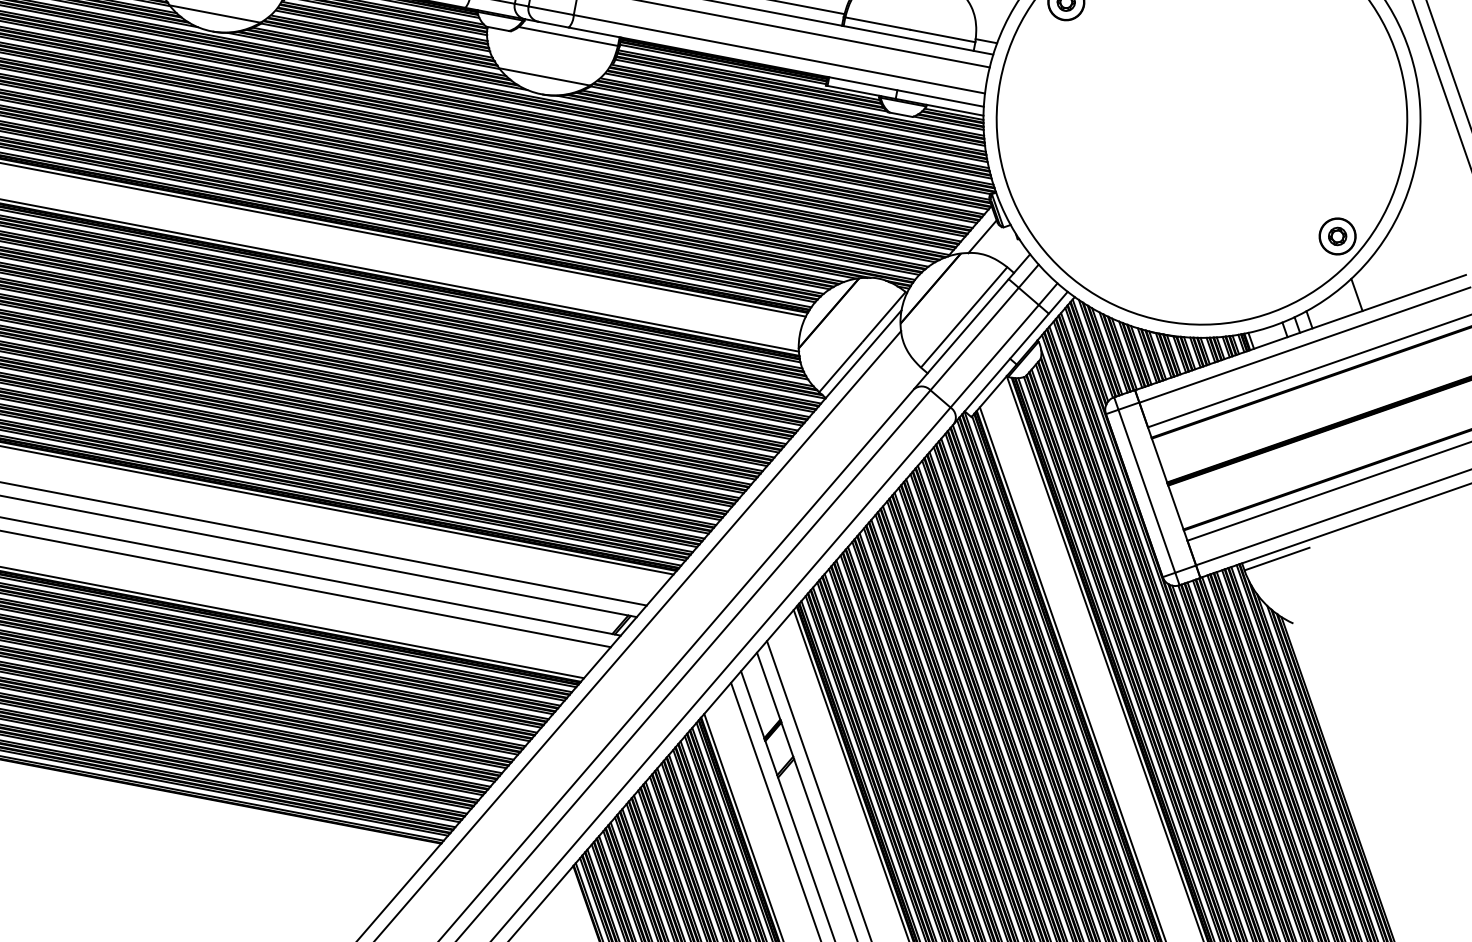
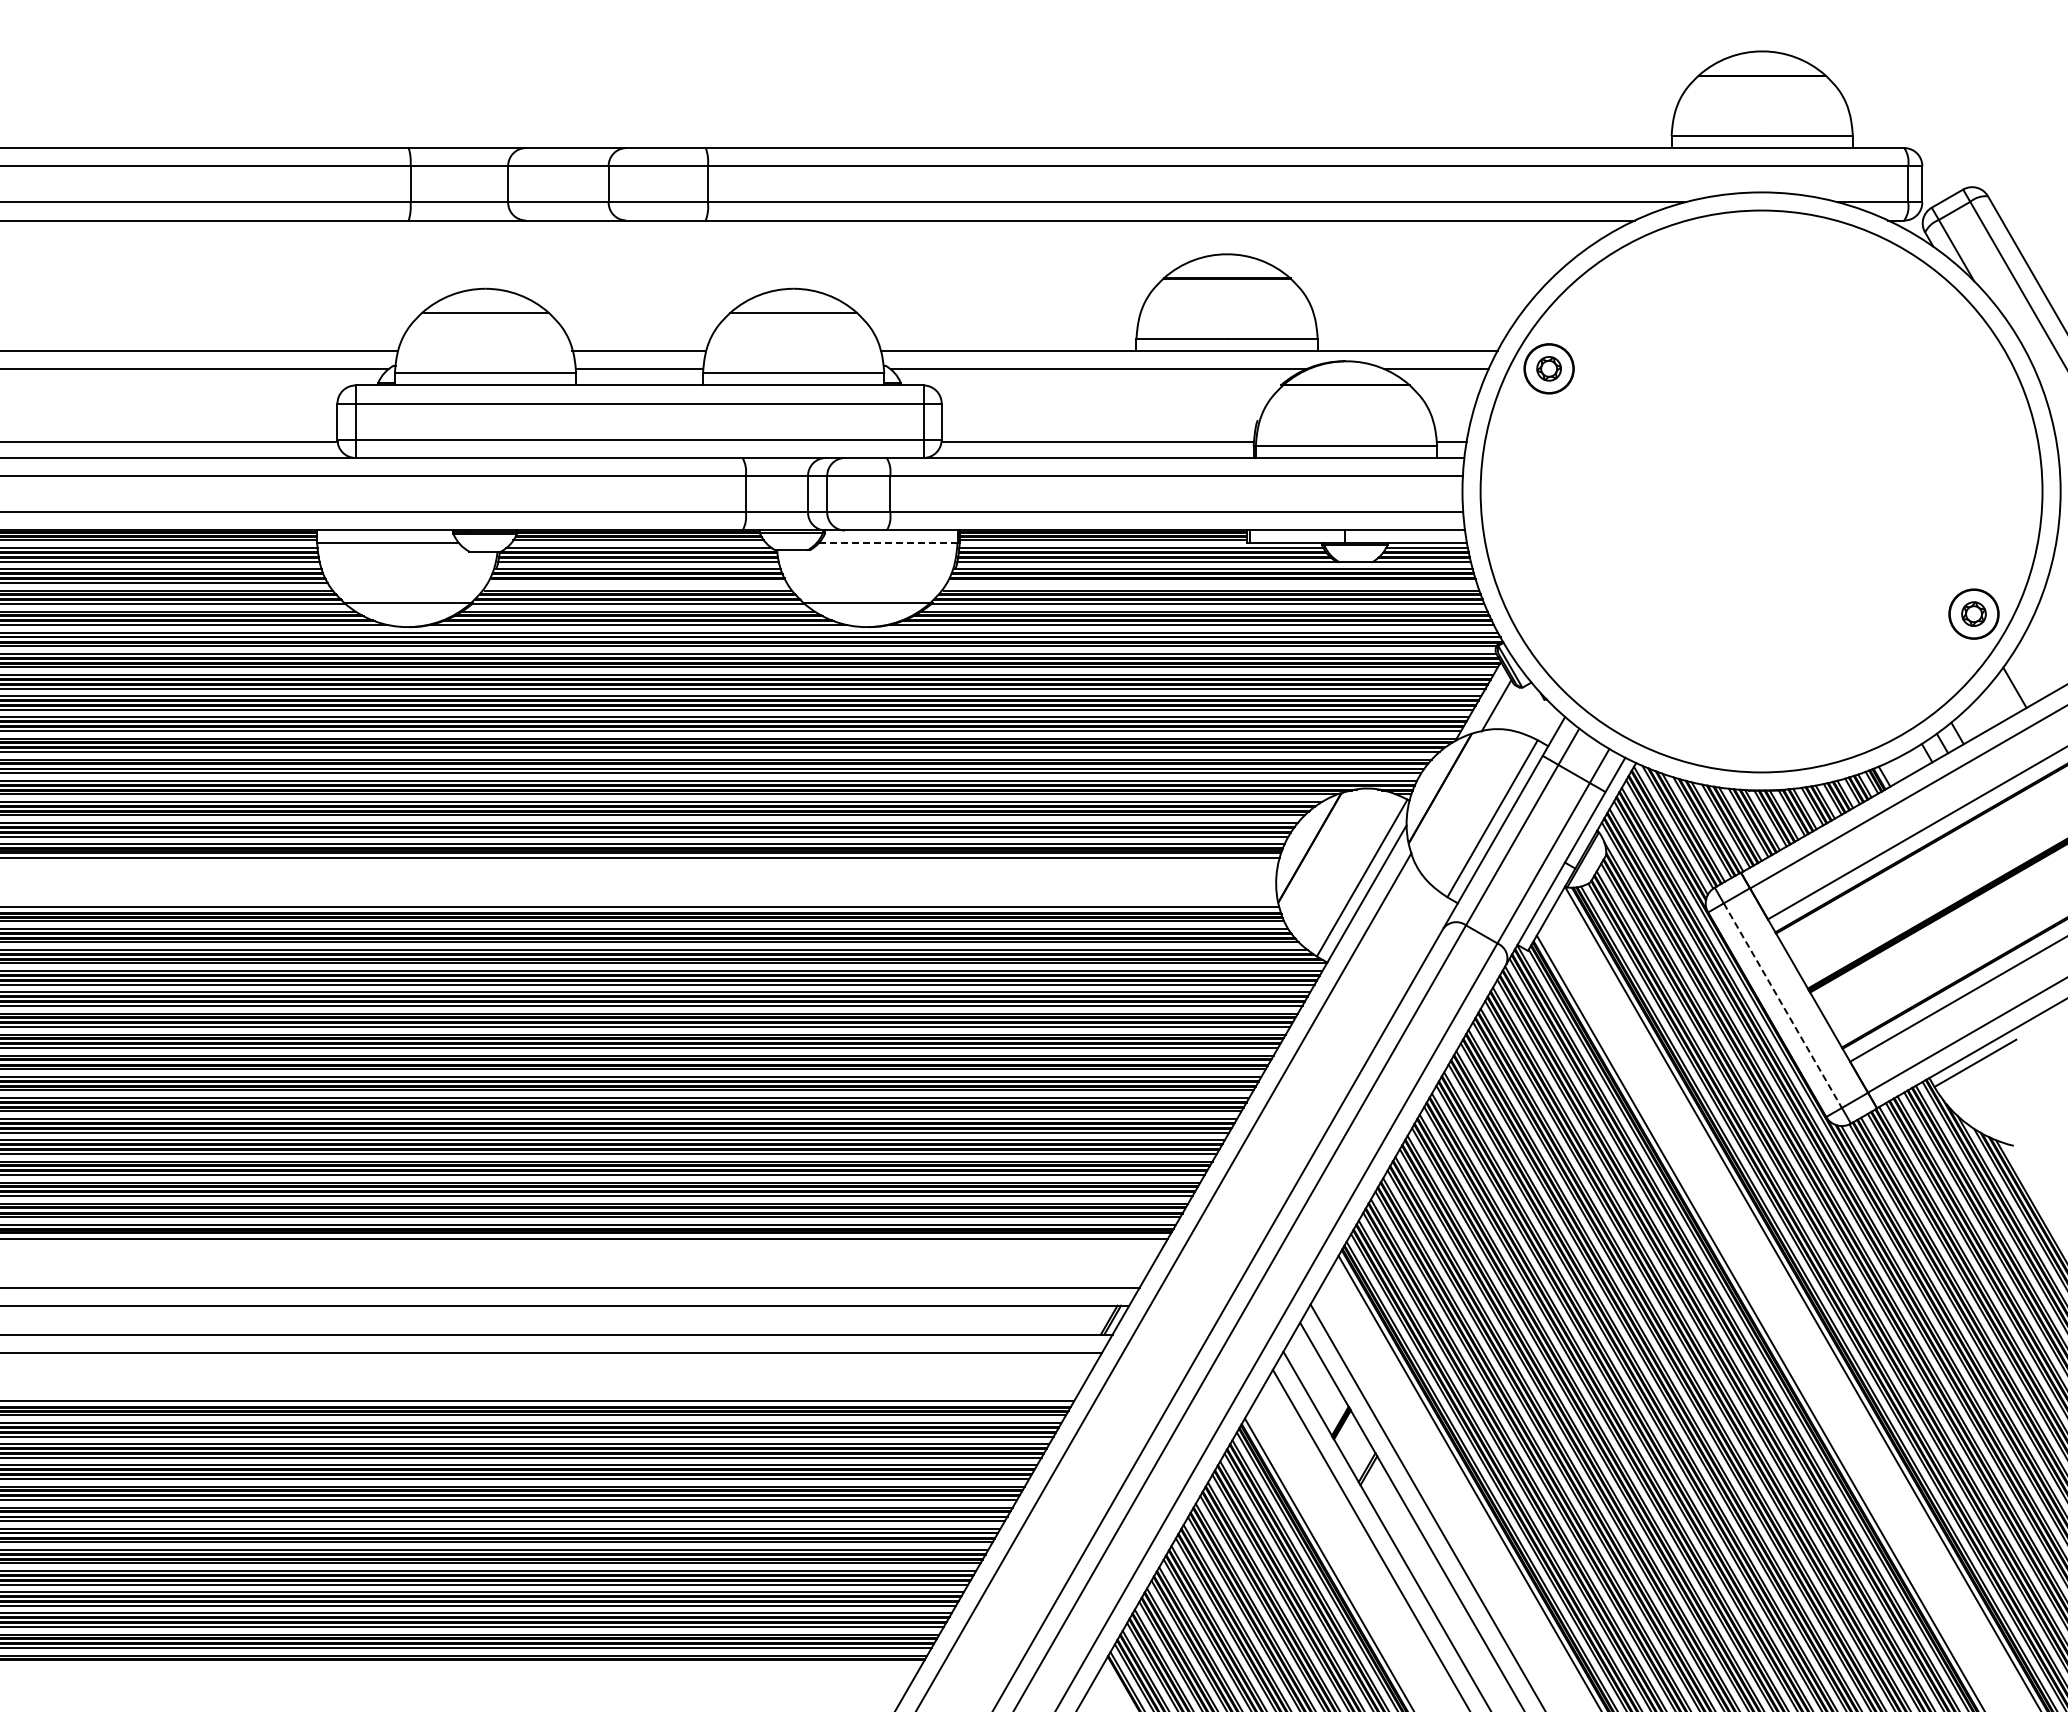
line: (383, 30) -> (638, 582), removed
line: (568, 36) -> (888, 542), solid -> dashed
line: (795, 109) -> (1212, 582), removed
line: (1147, 491) -> (1783, 1006), solid -> dashed

